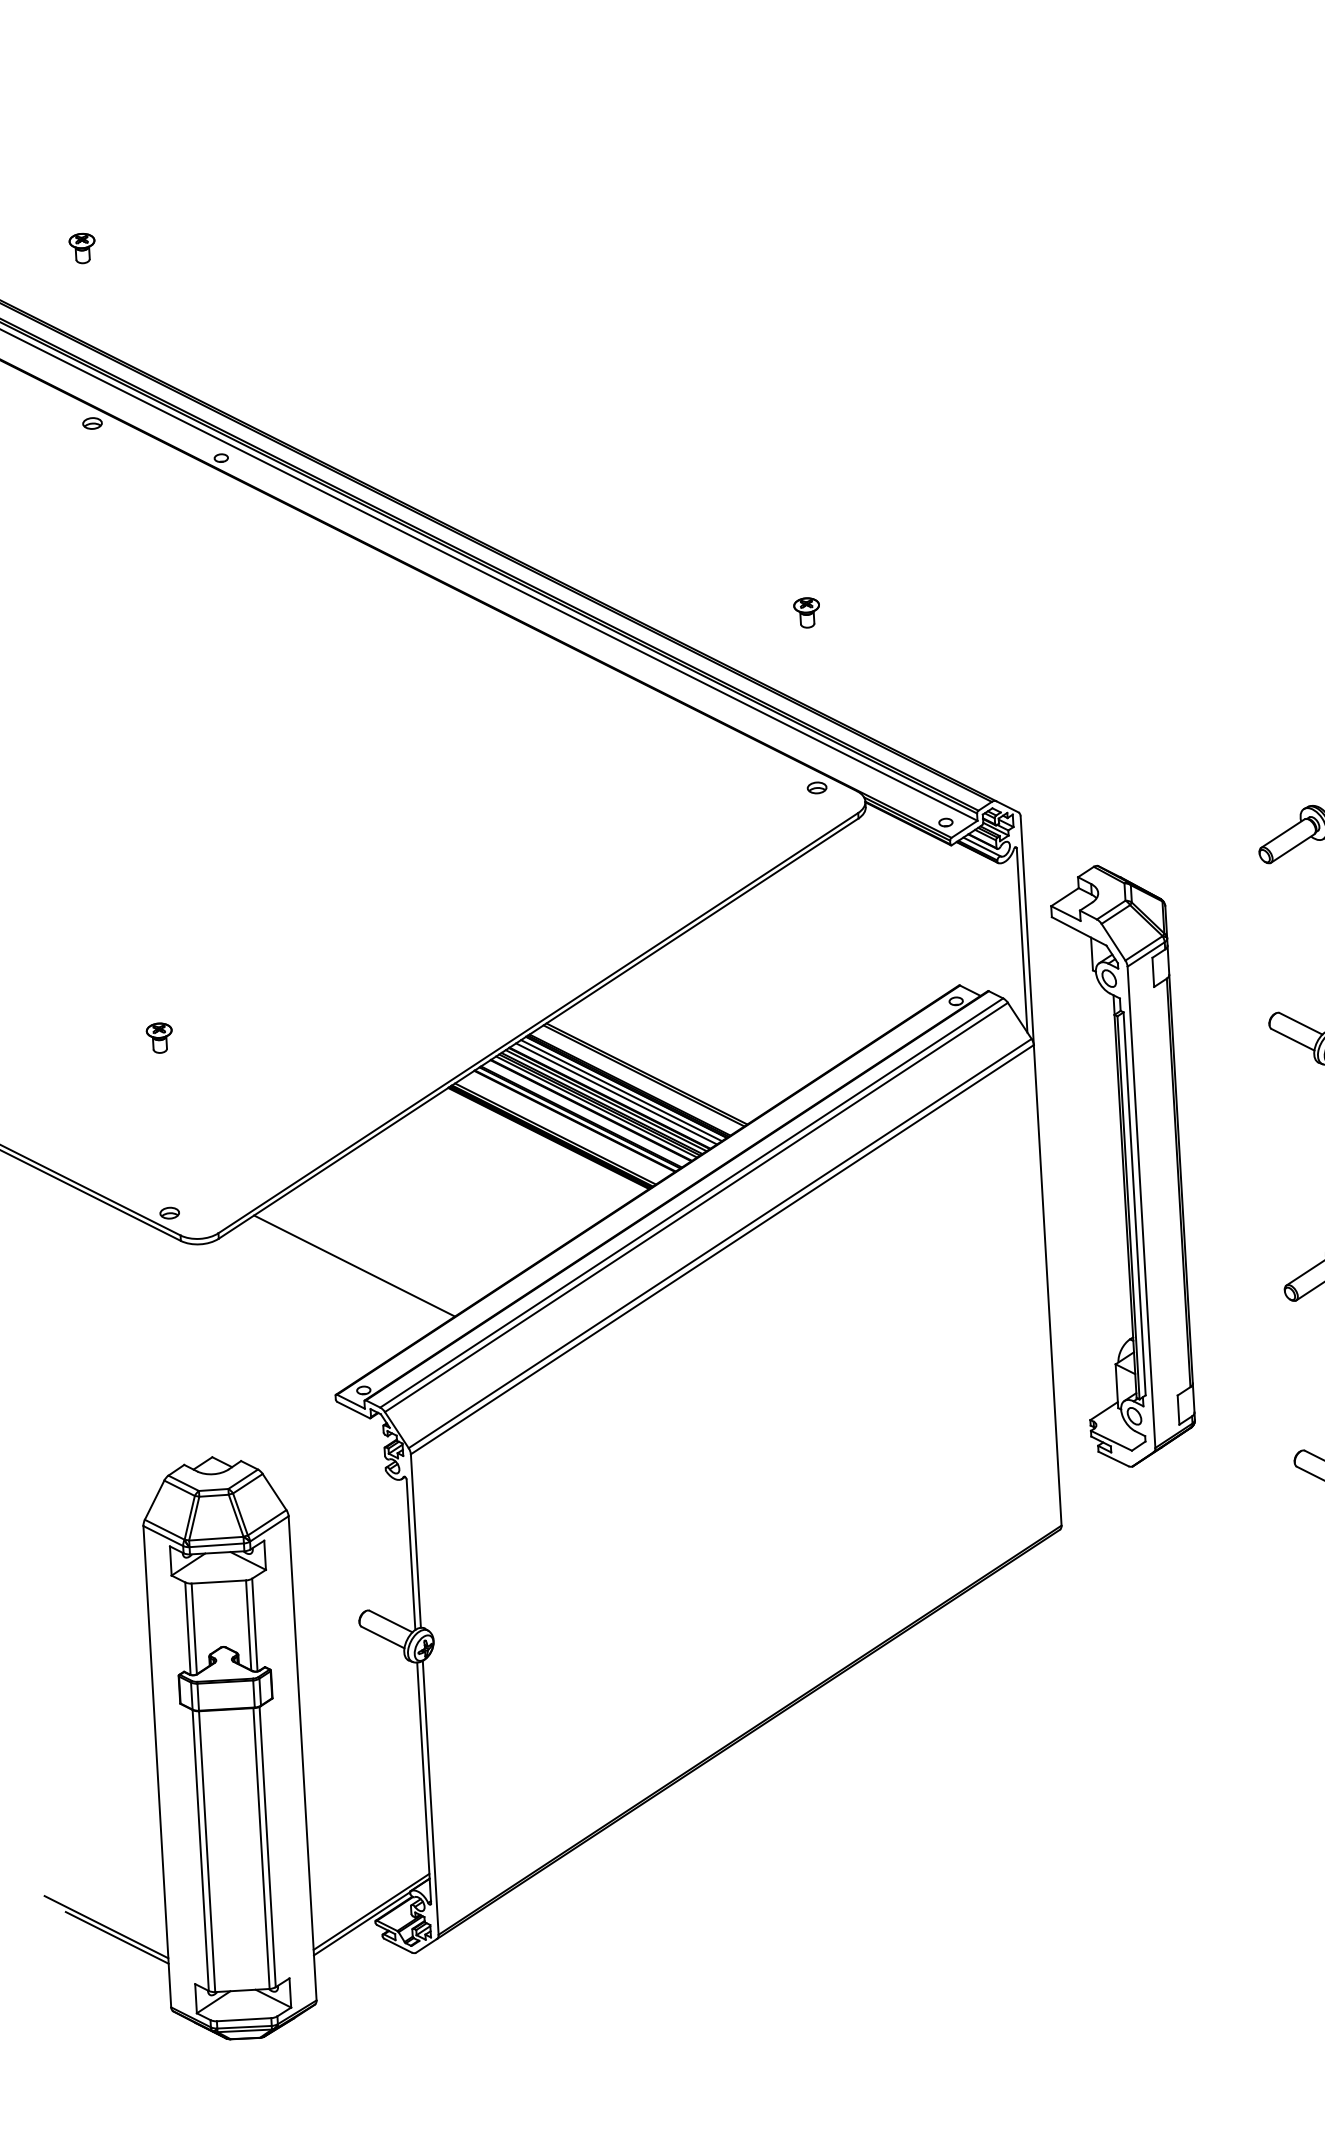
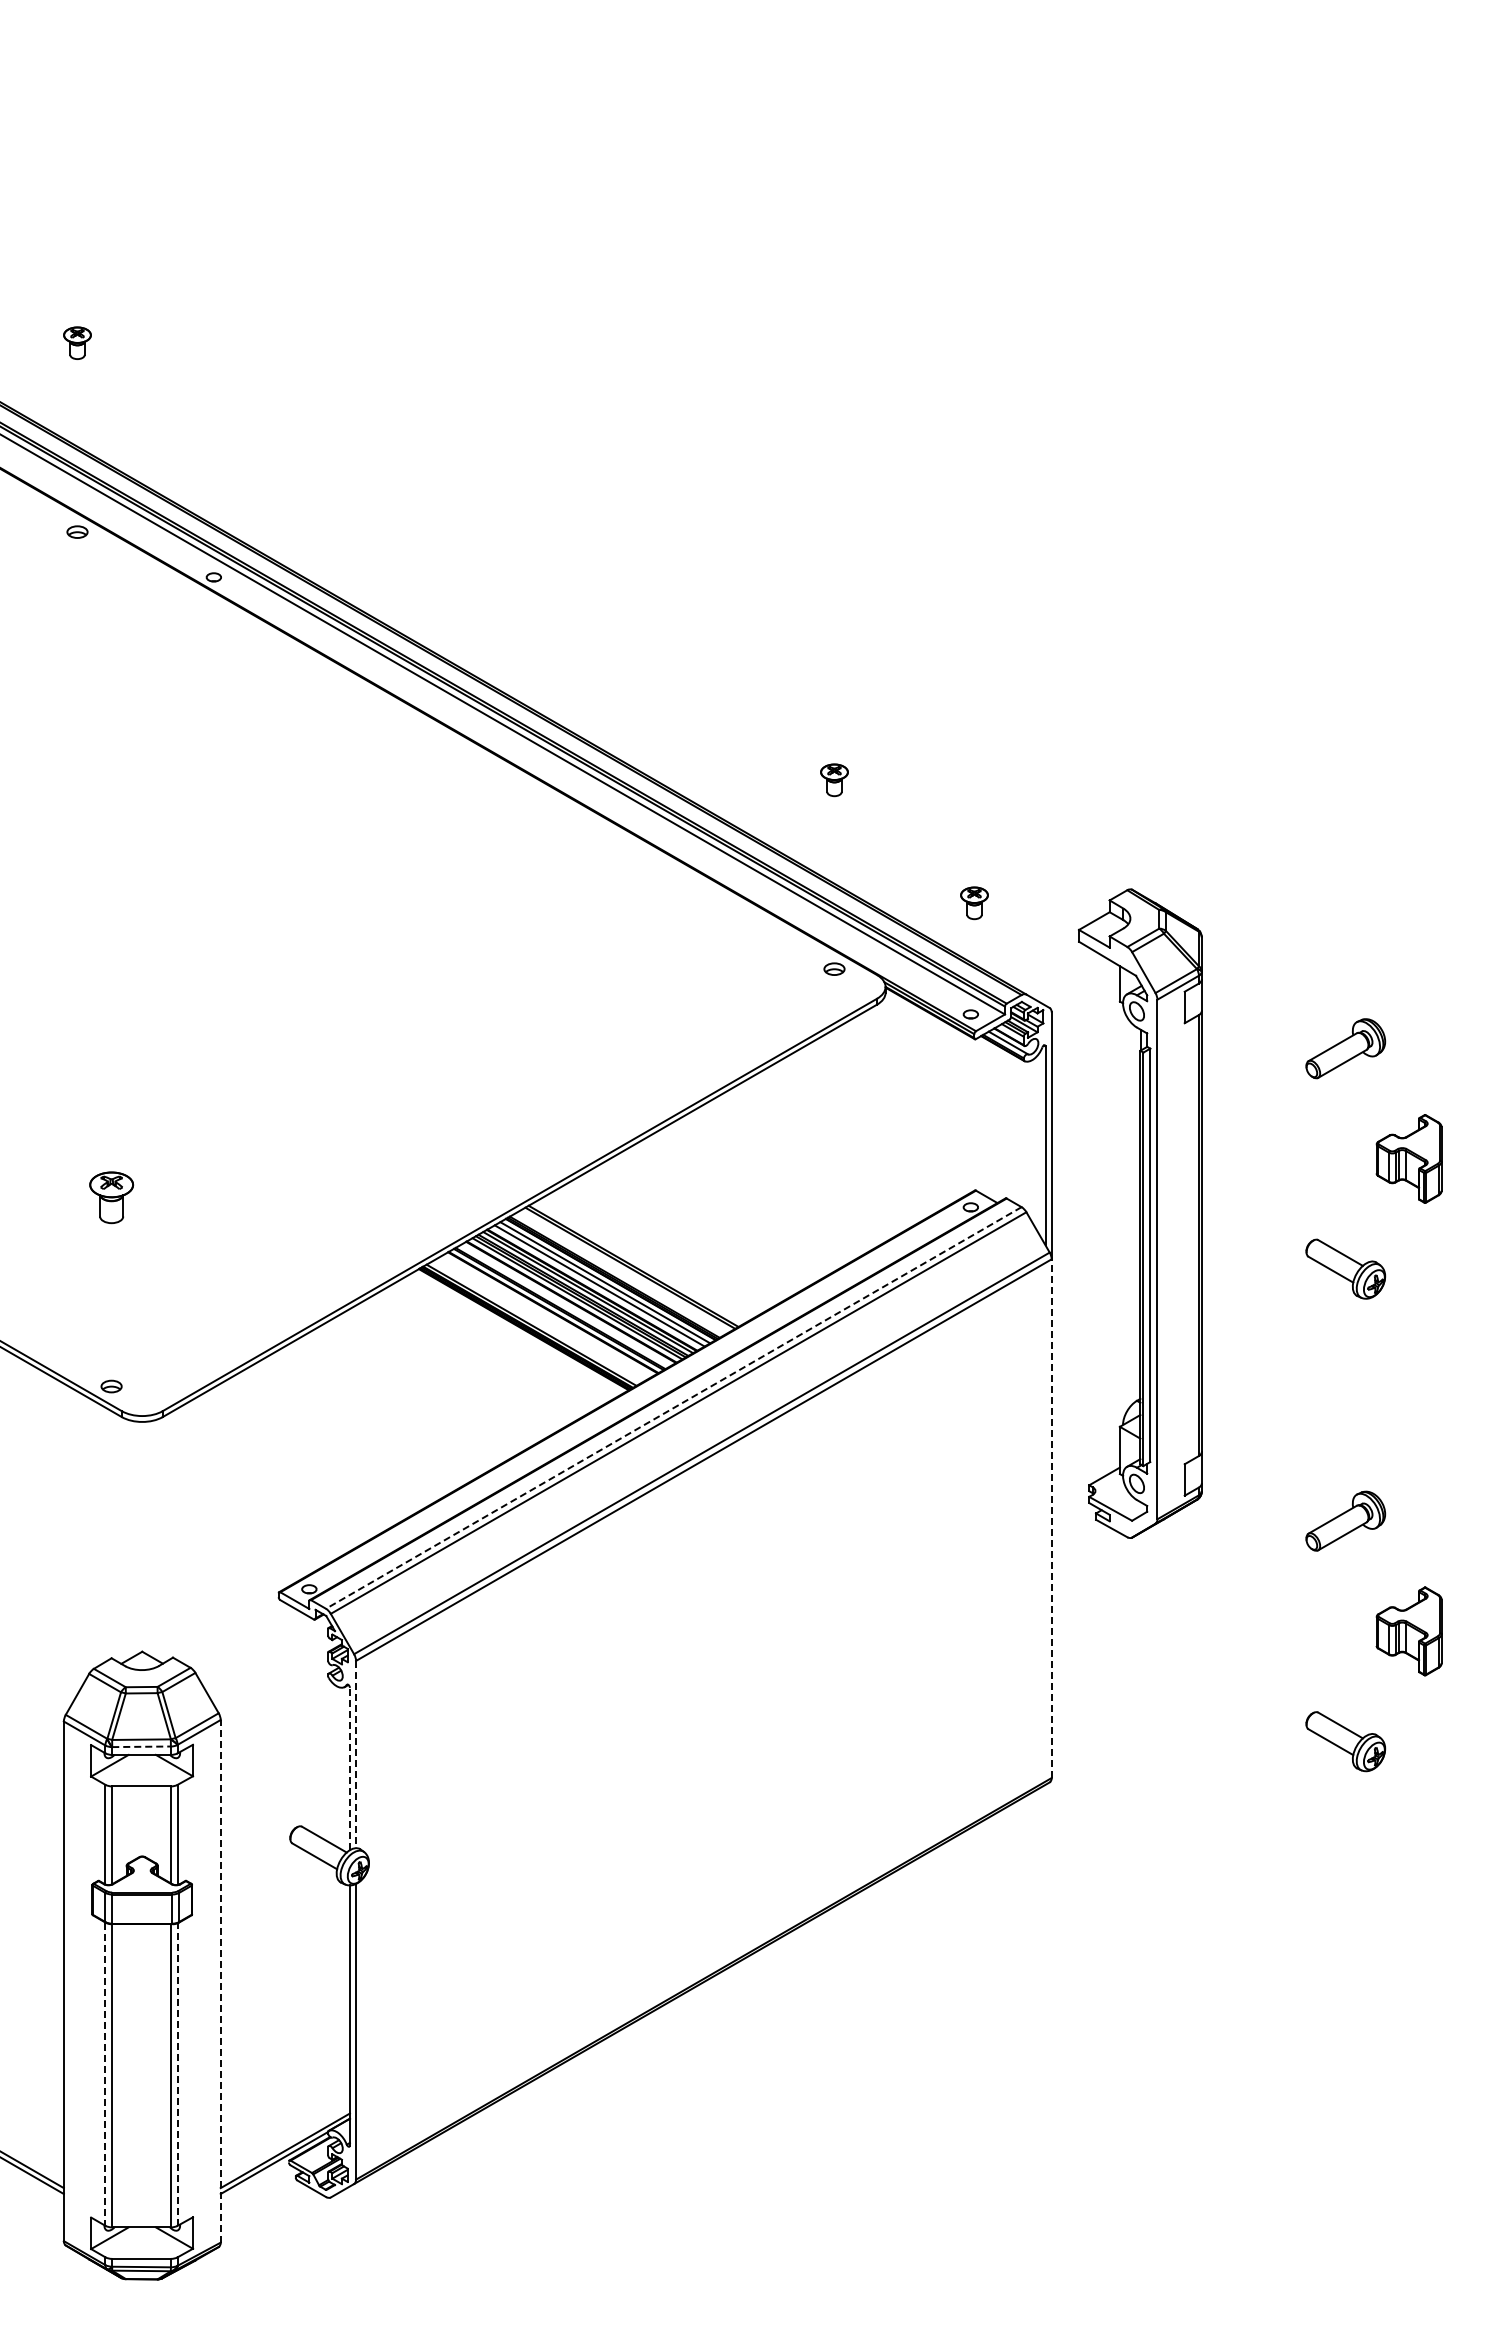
part: (943, 719) -> (974, 903), added
part: (159, 1038) -> (111, 1197), size x1.6
part: (1123, 1165) -> (1140, 1213), moved
line: (691, 1202) -> (673, 1407), solid -> dashed
line: (354, 1265) -> (307, 1454), removed
line: (1047, 1285) -> (1051, 1518), solid -> dashed
line: (416, 1540) -> (356, 1754), solid -> dashed
line: (217, 1544) -> (142, 1746), solid -> dashed
line: (410, 1554) -> (349, 1768), solid -> dashed
line: (302, 1757) -> (220, 1980), solid -> dashed
line: (267, 1846) -> (177, 2074), solid -> dashed
line: (200, 1850) -> (105, 2074), solid -> dashed

